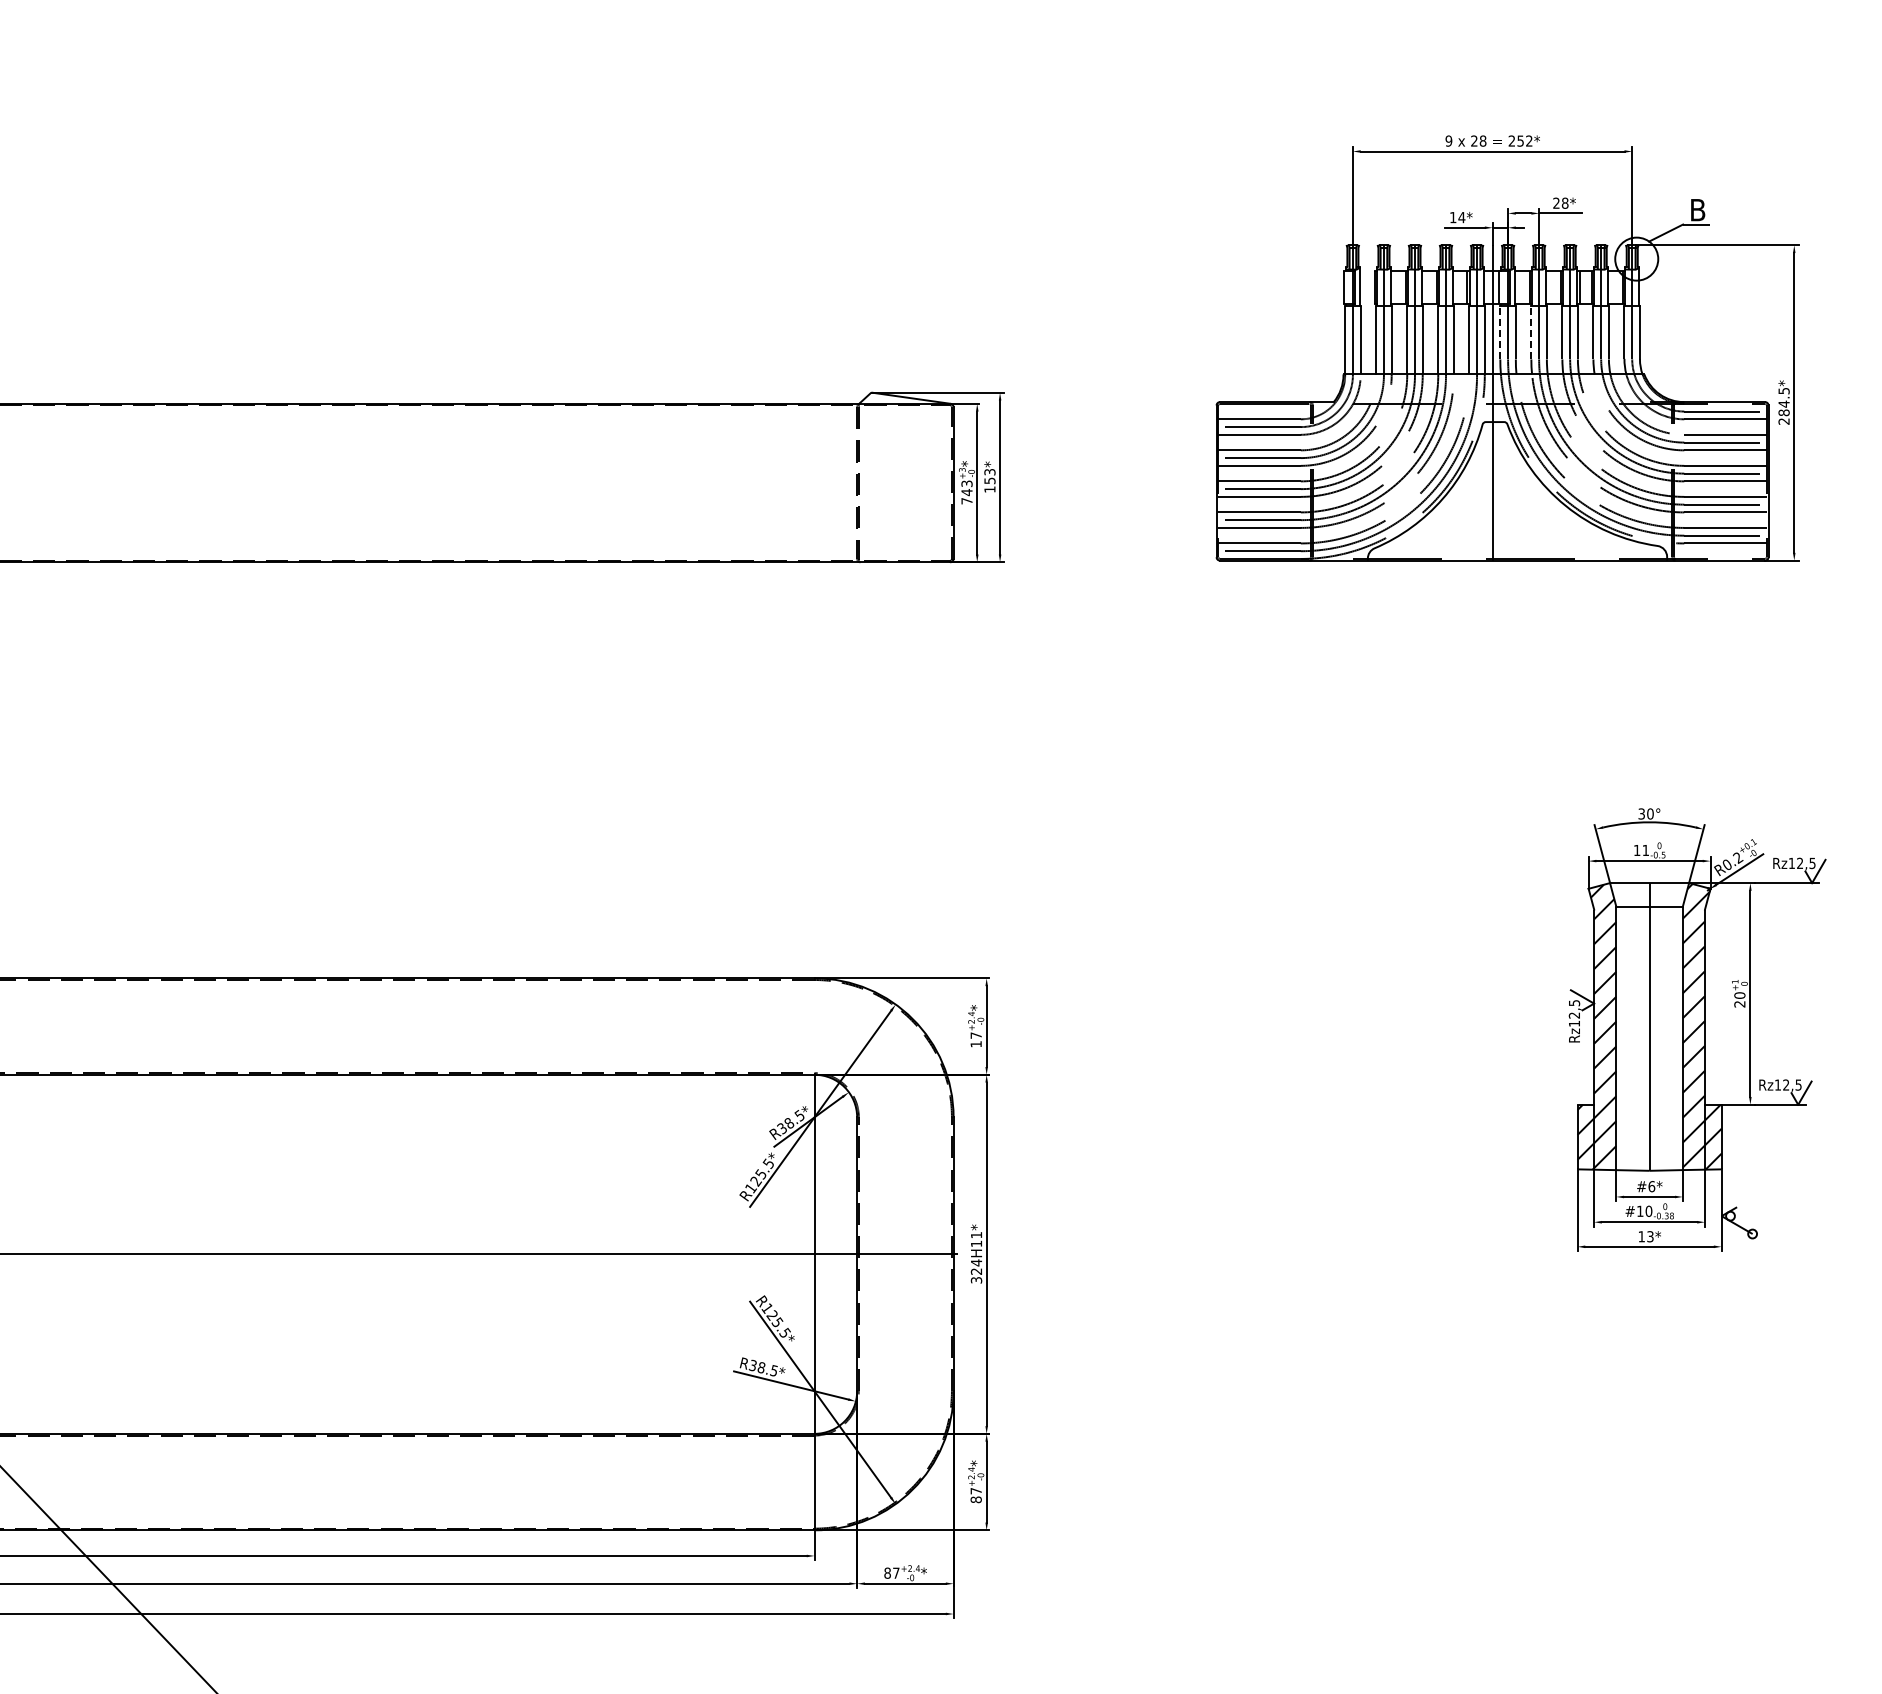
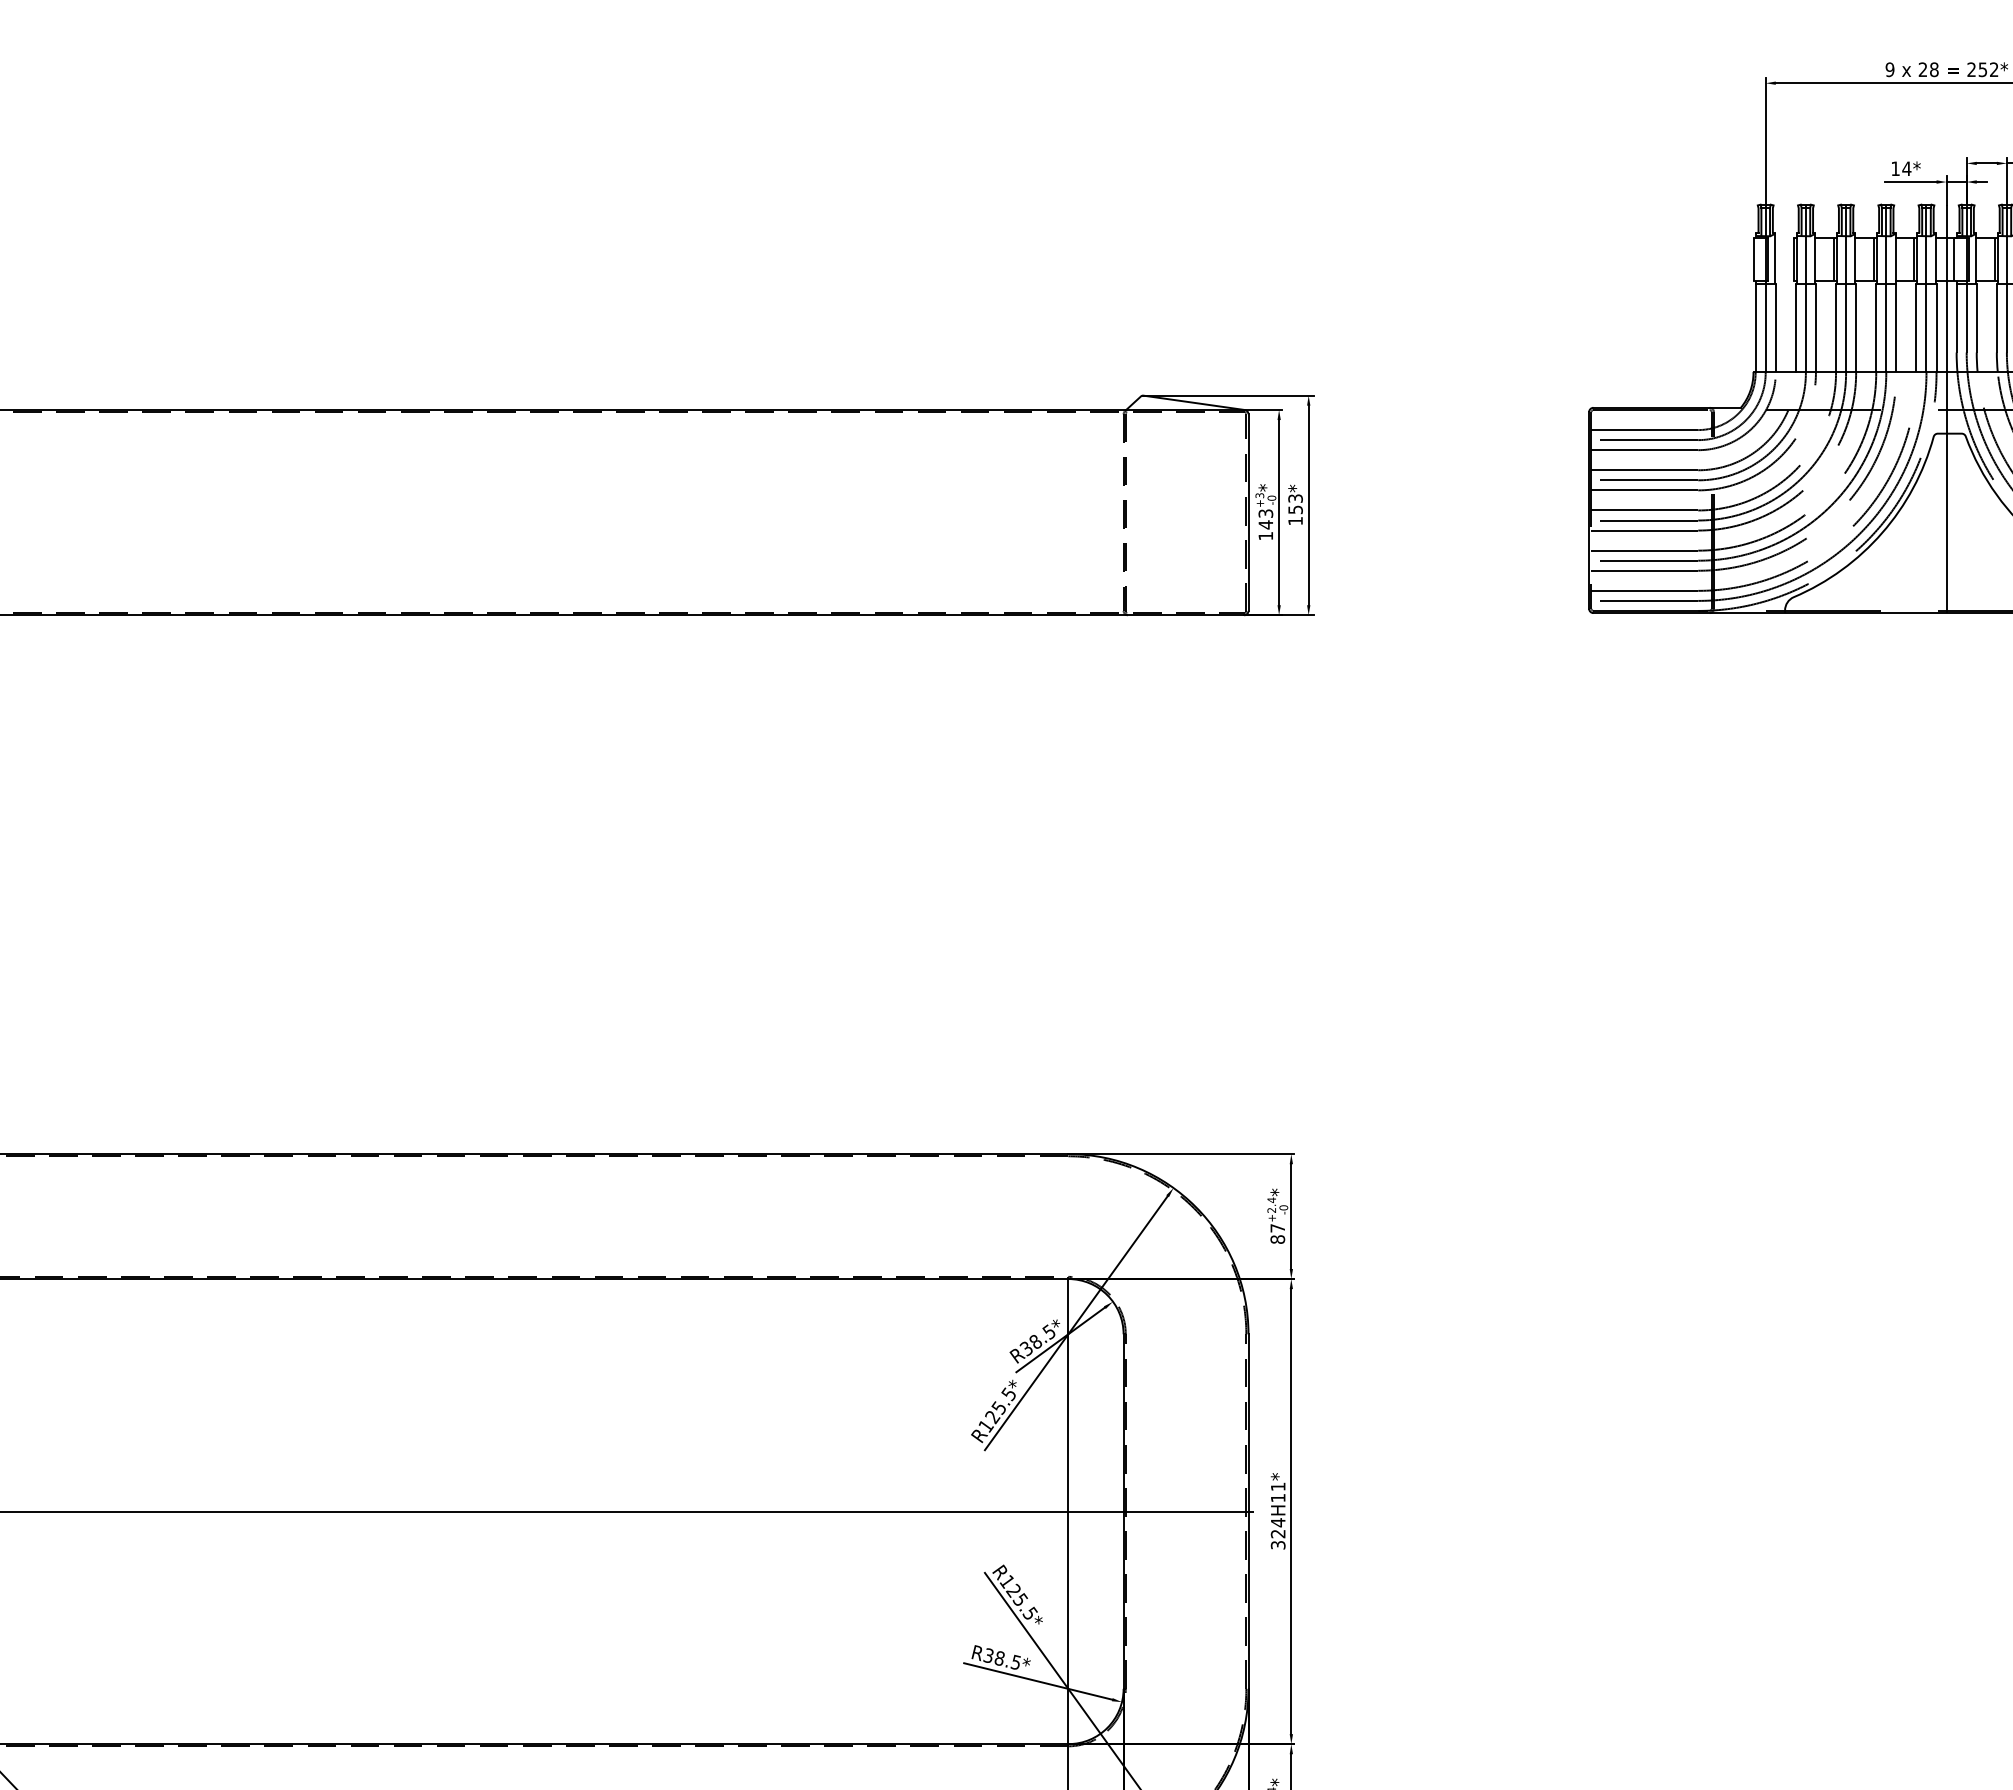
line: (1500, 332) -> (1956, 317), dashed -> solid
line: (1531, 332) -> (1997, 317), dashed -> solid
text: (966, 501) -> (1265, 536), 743 -> 143
text: (975, 1044) -> (1276, 1239), 17 -> 87

